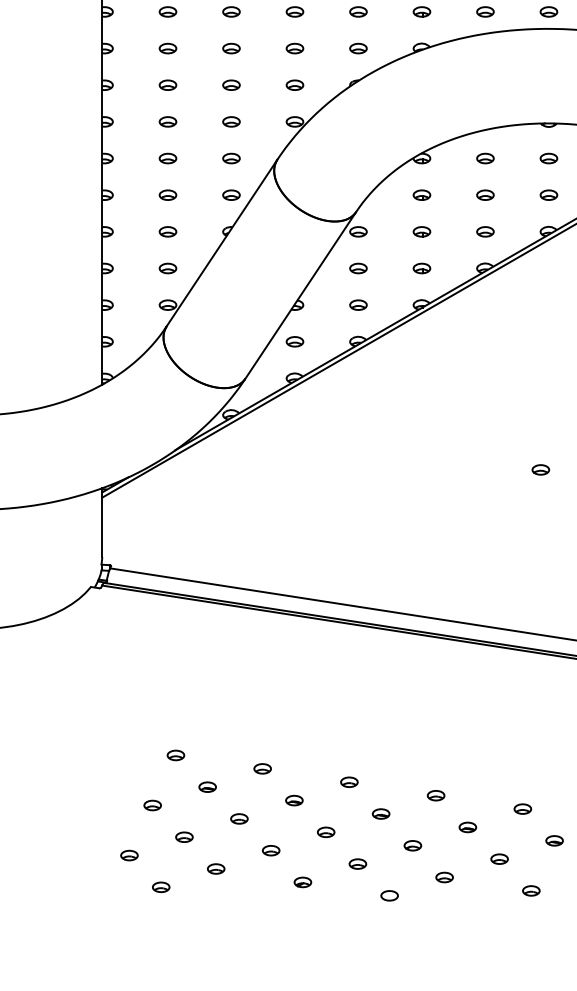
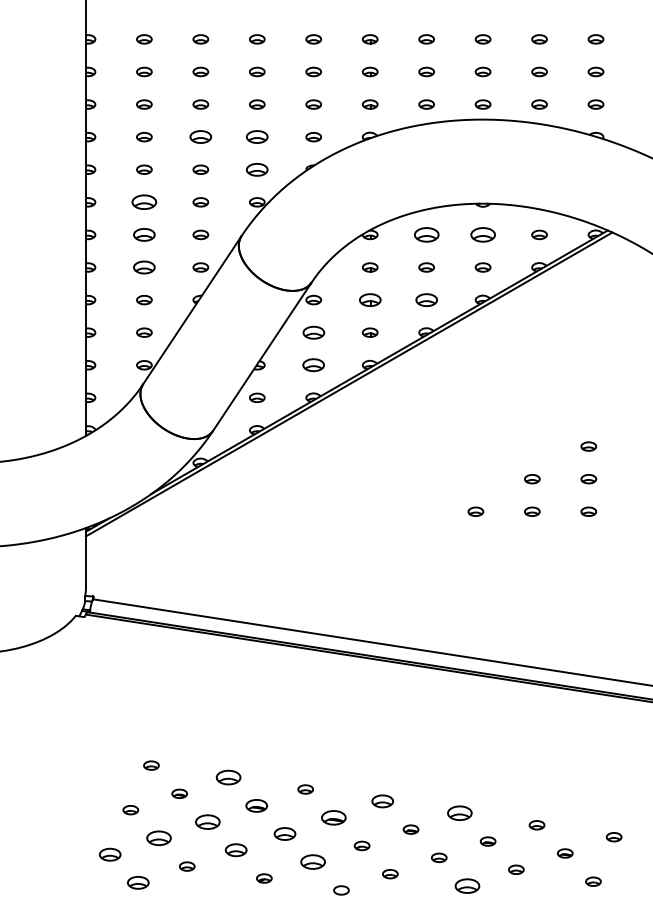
part: (231, 48) -> (200, 137), size x1.4
part: (295, 48) -> (257, 137), size x1.4
part: (295, 84) -> (257, 169), size x1.4
part: (168, 122) -> (144, 202), size x1.6
part: (168, 158) -> (144, 234), size x1.4
part: (485, 158) -> (426, 234), size x1.6
part: (548, 158) -> (482, 234), size x1.6
part: (168, 195) -> (144, 267), size x1.4
part: (421, 231) -> (369, 299), size x1.4
part: (485, 231) -> (426, 299), size x1.4
part: (358, 268) -> (313, 332), size x1.4
part: (358, 305) -> (313, 365), size x1.4
part: (262, 768) -> (228, 777), size x1.6
part: (435, 795) -> (382, 801), size x1.4
part: (294, 800) -> (256, 805), size x1.4
part: (522, 809) -> (459, 813), size x1.6
part: (380, 813) -> (333, 817), size x1.6
part: (238, 818) -> (207, 821), size x1.6
part: (325, 831) -> (284, 833), size x1.4
part: (183, 837) -> (158, 838), size x1.6
part: (270, 850) -> (235, 850), size x1.4
part: (128, 855) -> (109, 854), size x1.4
part: (358, 864) -> (313, 862), size x1.6
part: (161, 886) -> (138, 882), size x1.4
part: (531, 890) -> (467, 885), size x1.6

